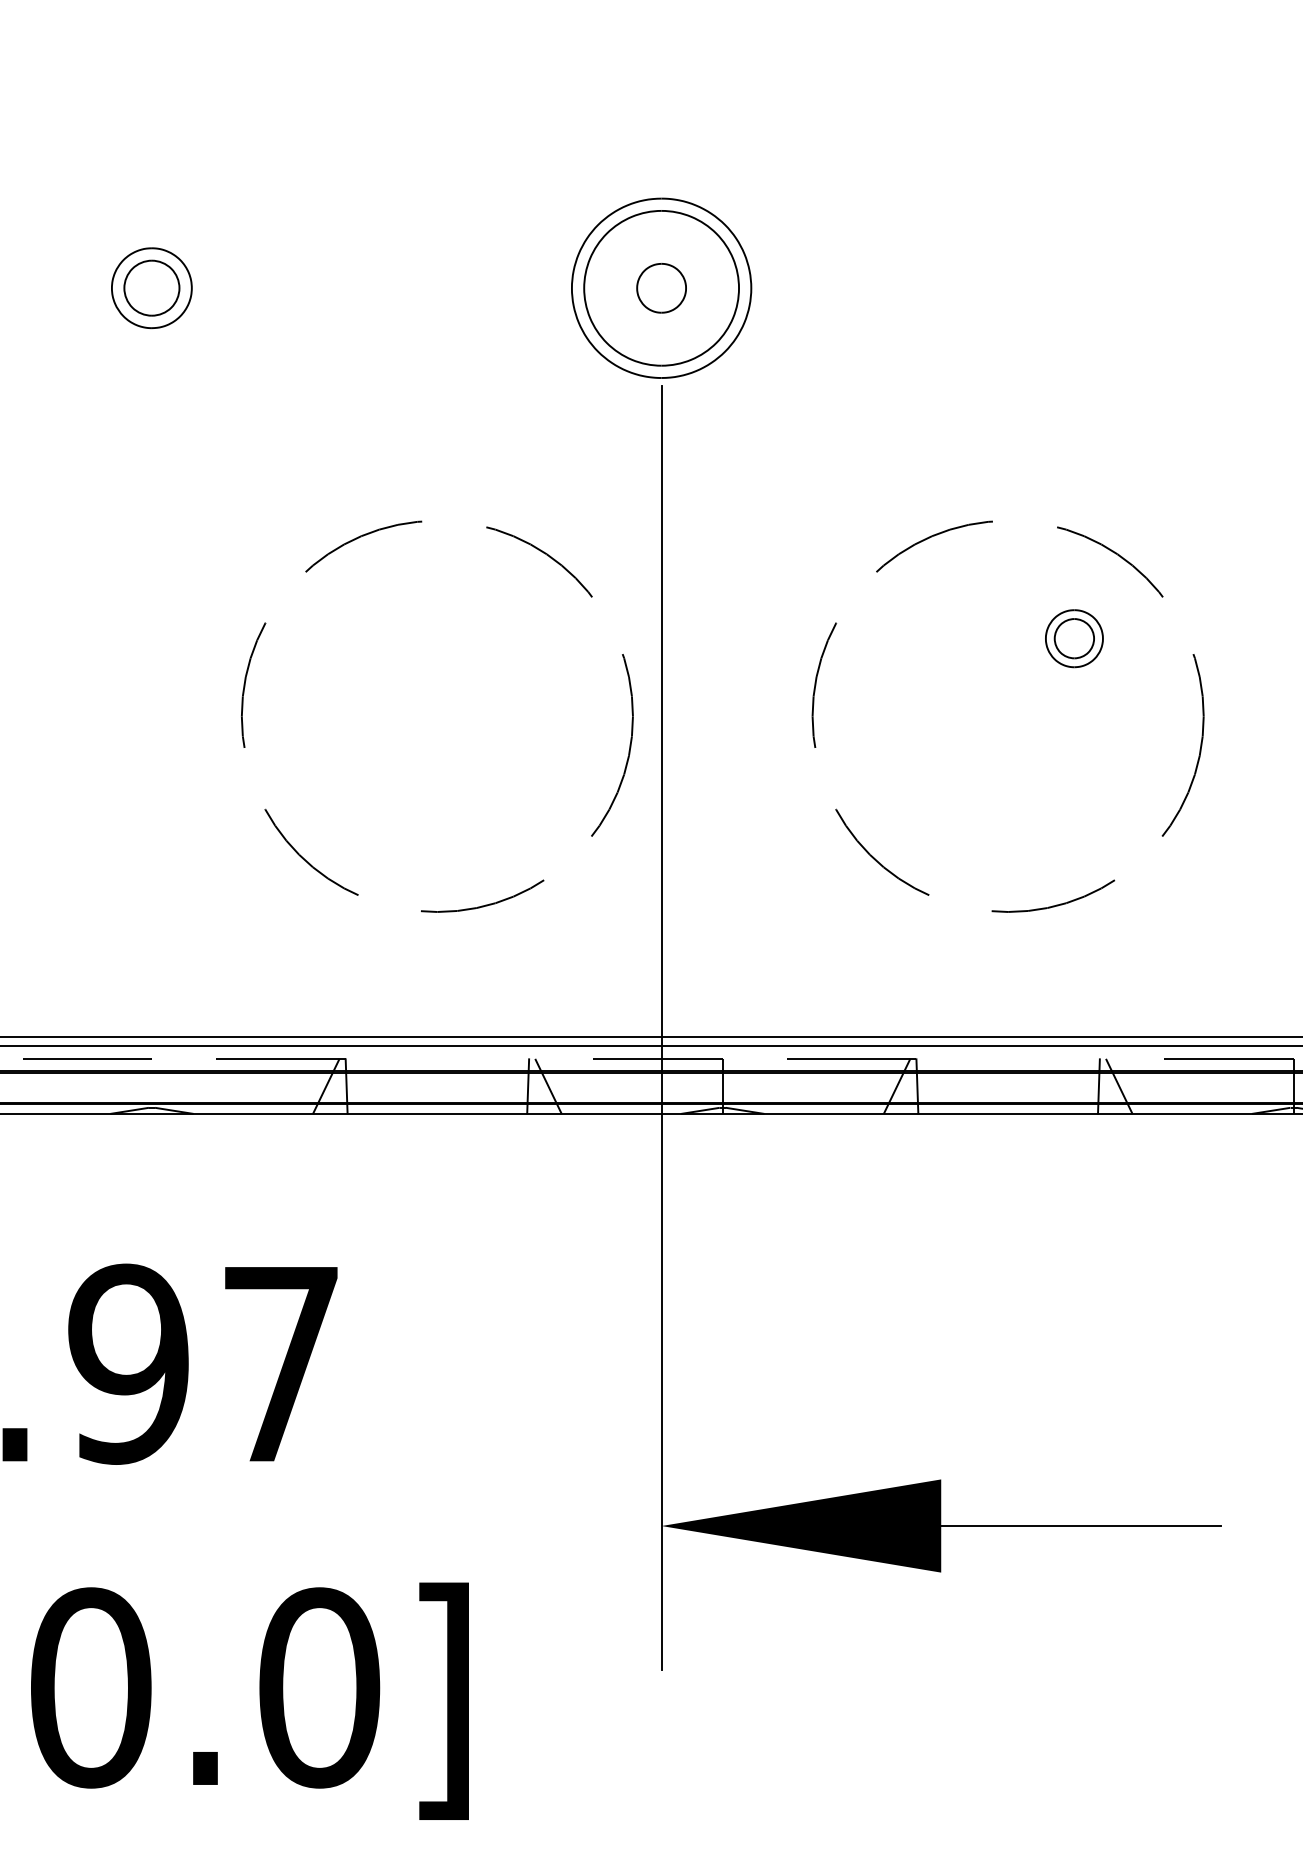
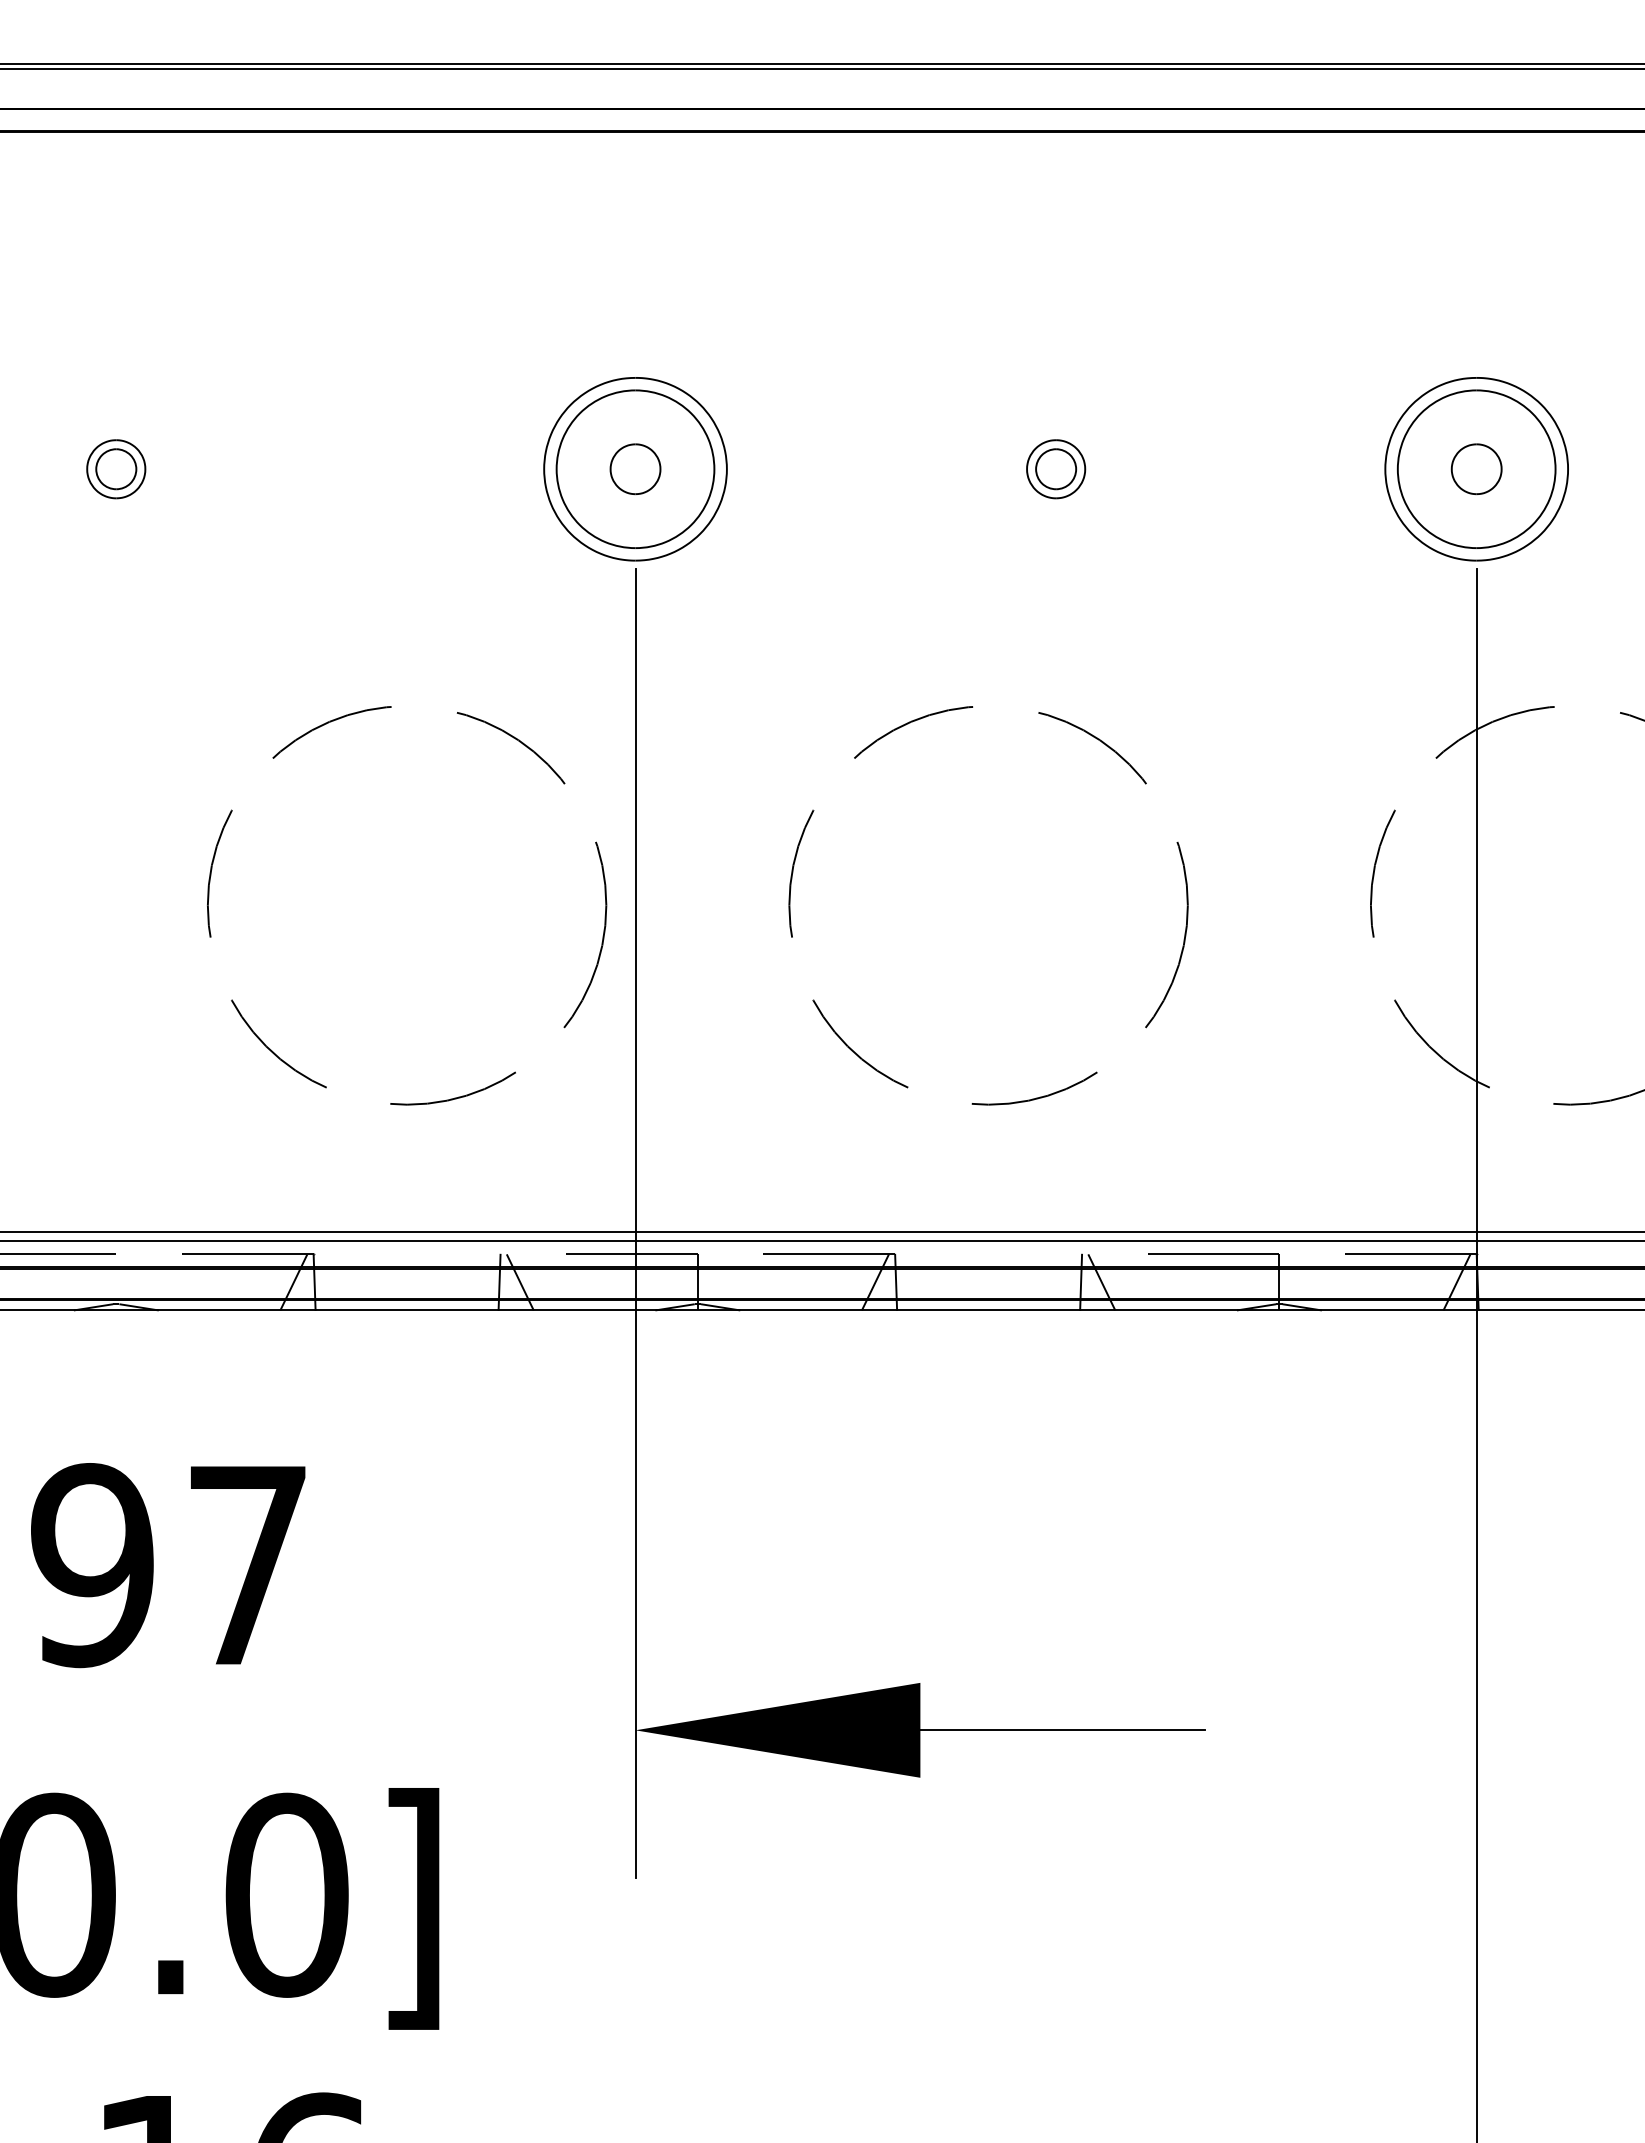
part: (152, 288) -> (116, 469), size x0.71
part: (1074, 638) -> (1056, 469), moved

